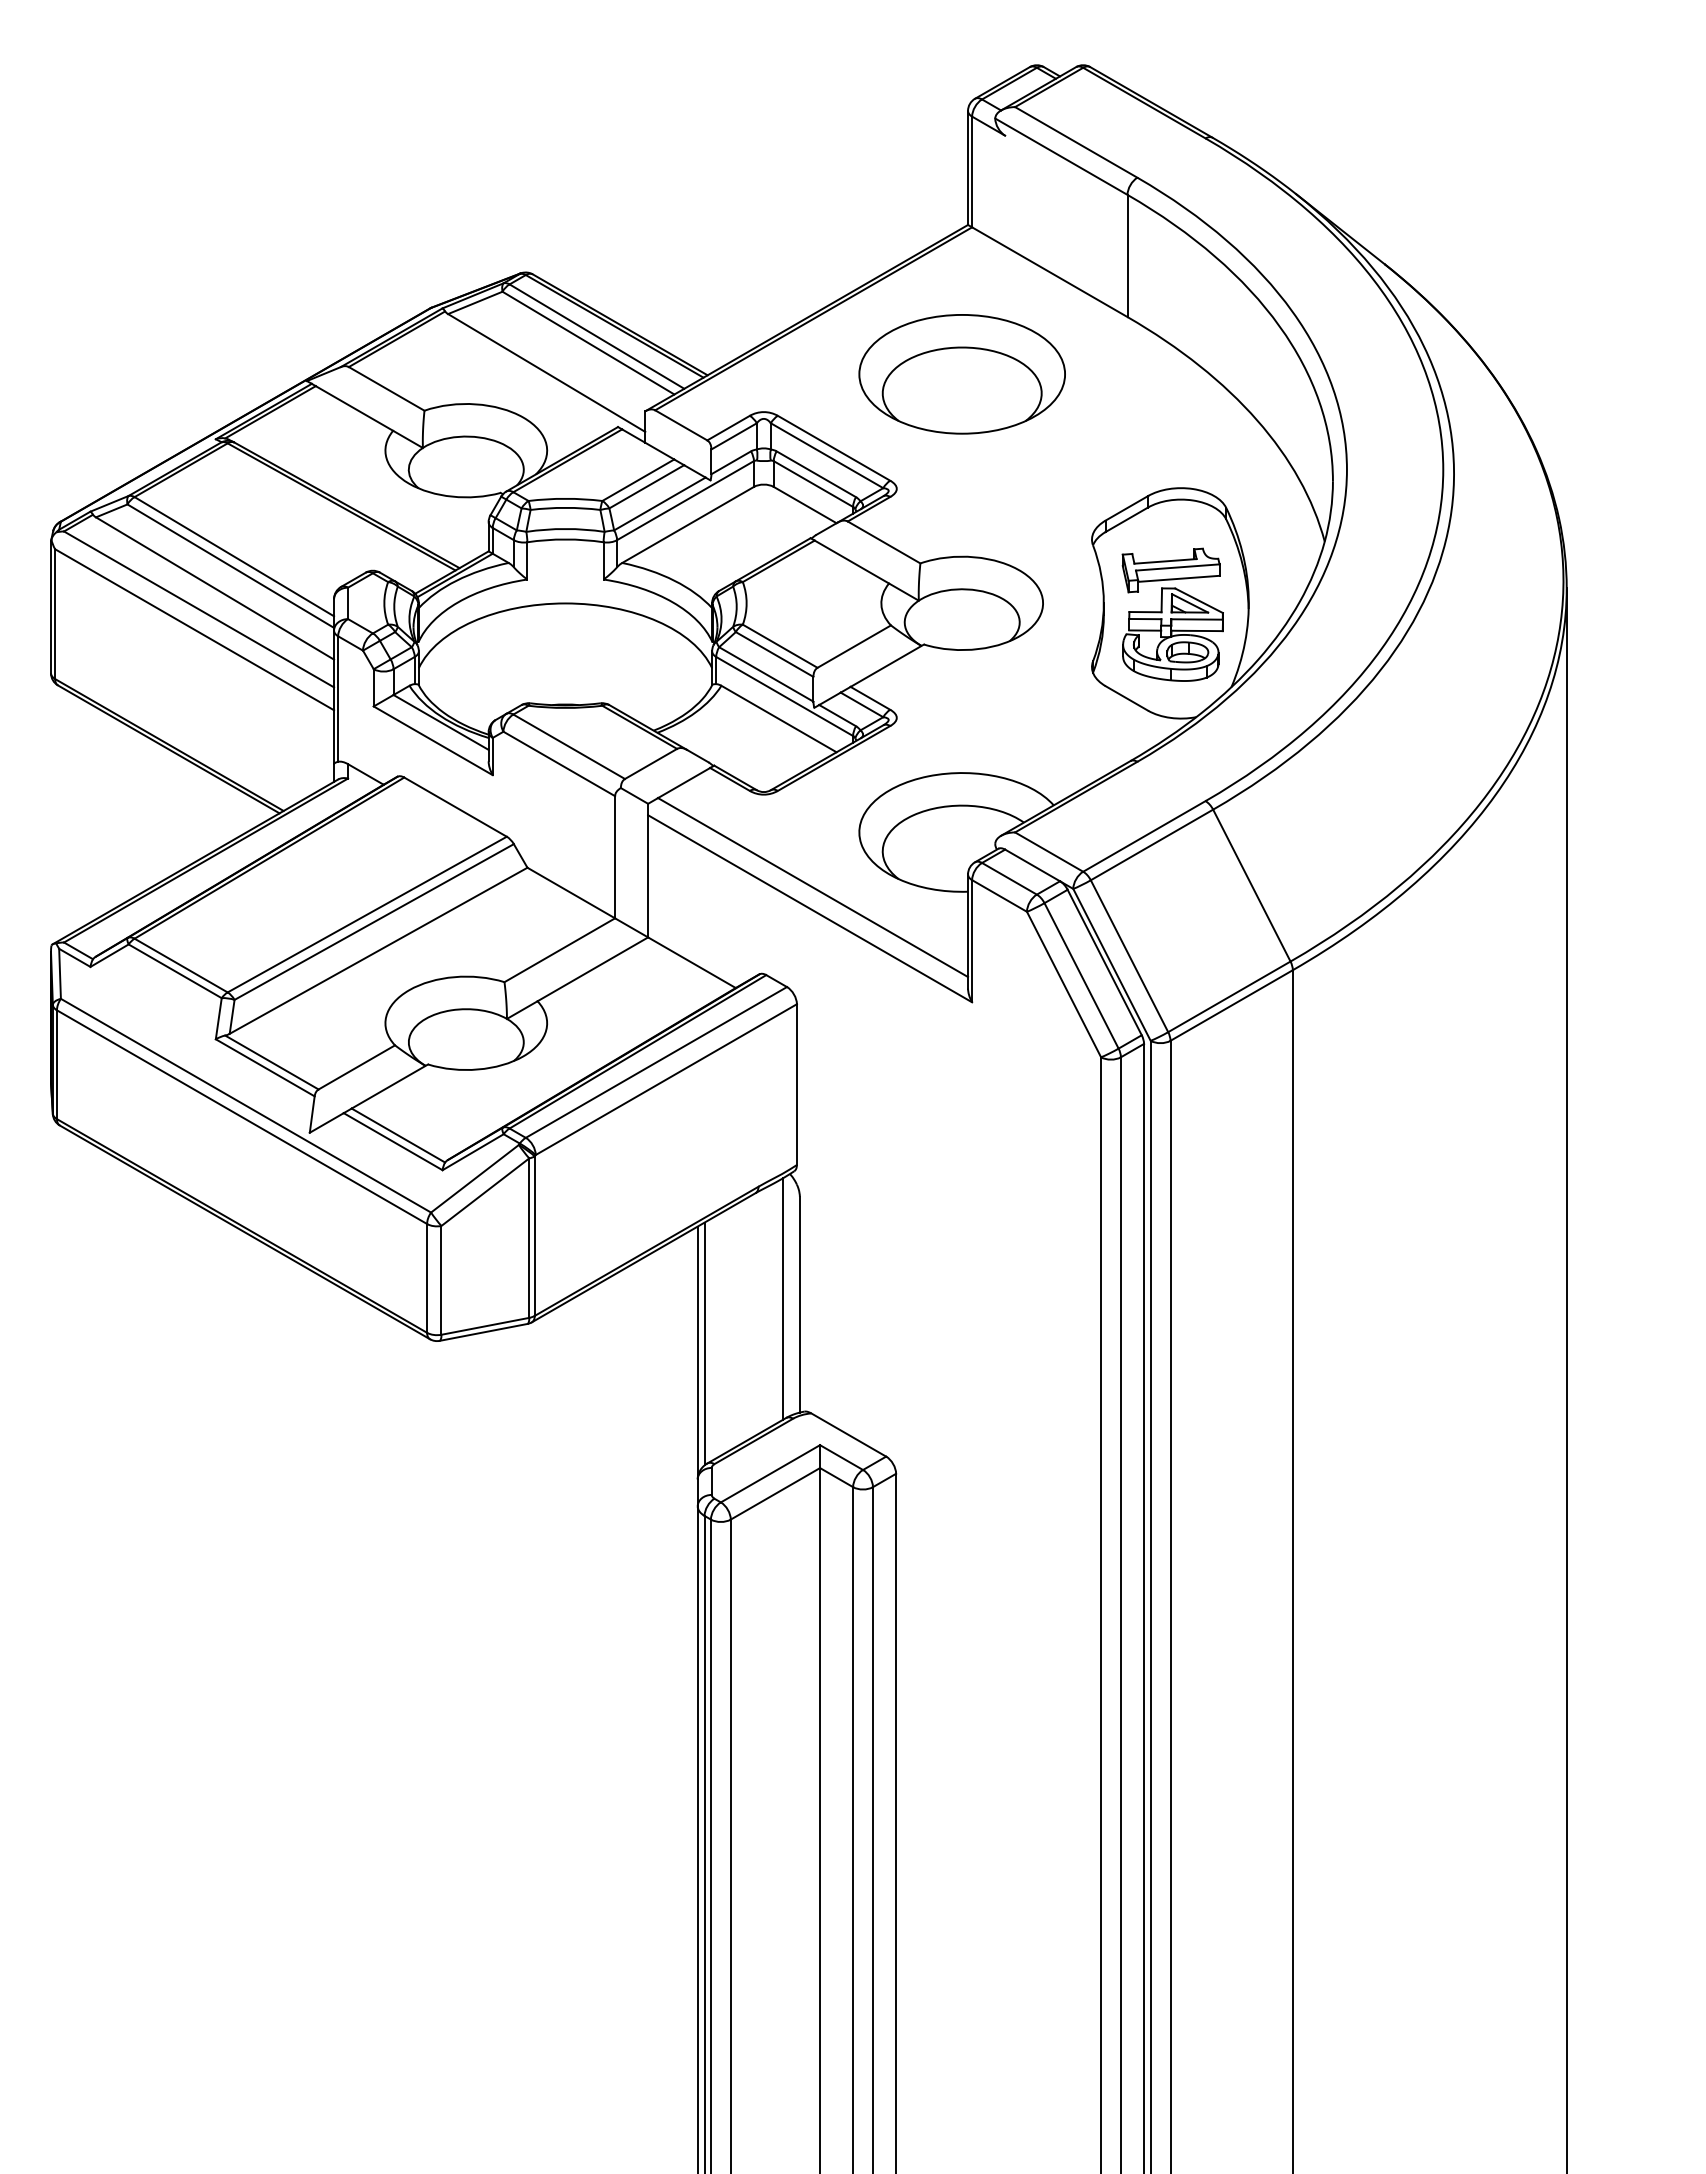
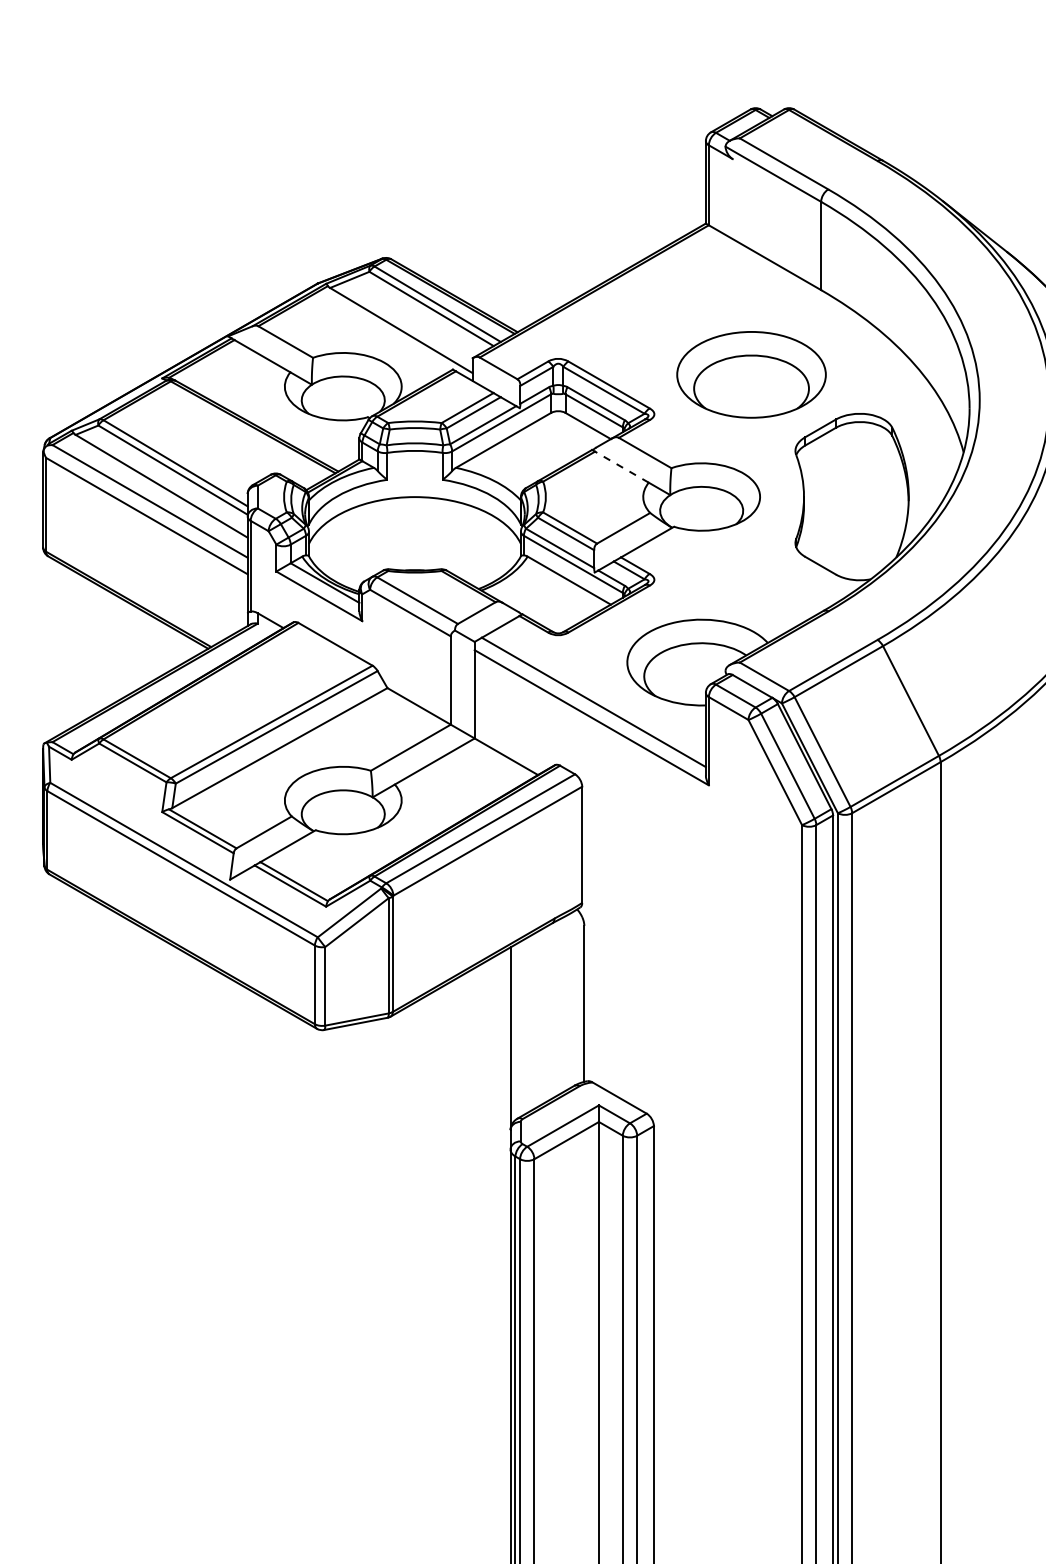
part: (961, 374) -> (751, 375), moved
line: (851, 562) -> (621, 467), solid -> dashed
part: (1172, 614) -> (853, 505), removed
line: (783, 1298) -> (572, 999), removed
line: (704, 1343) -> (515, 1031), removed

